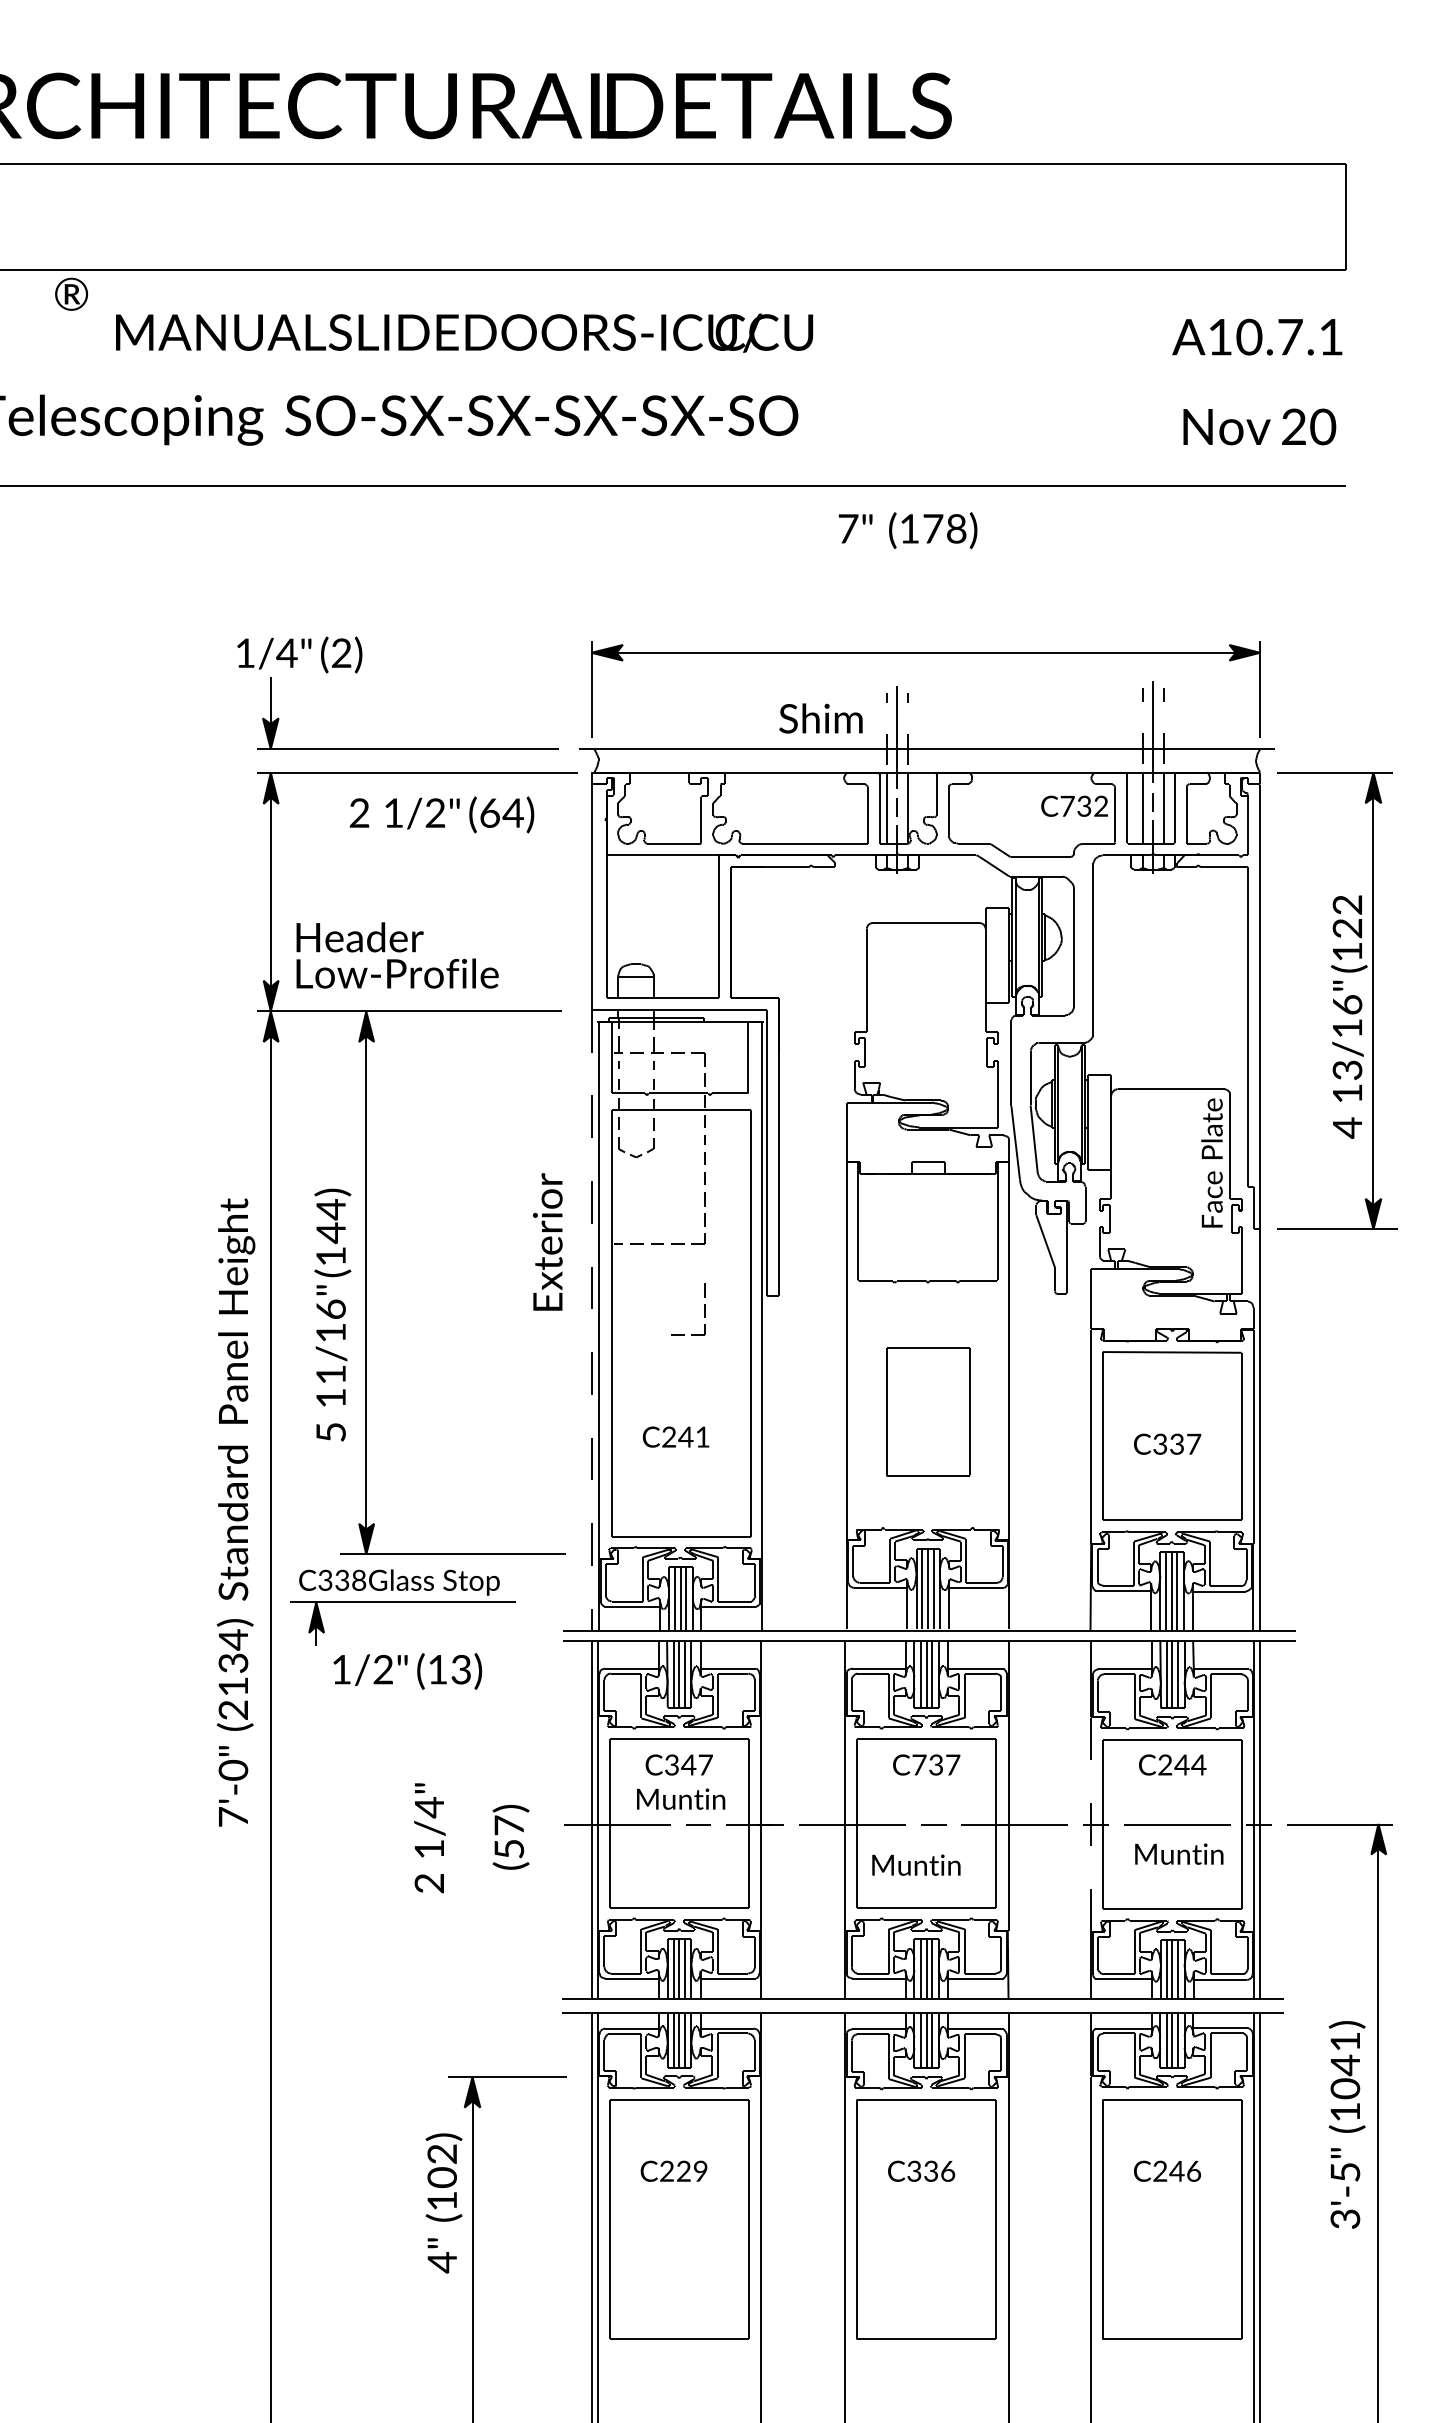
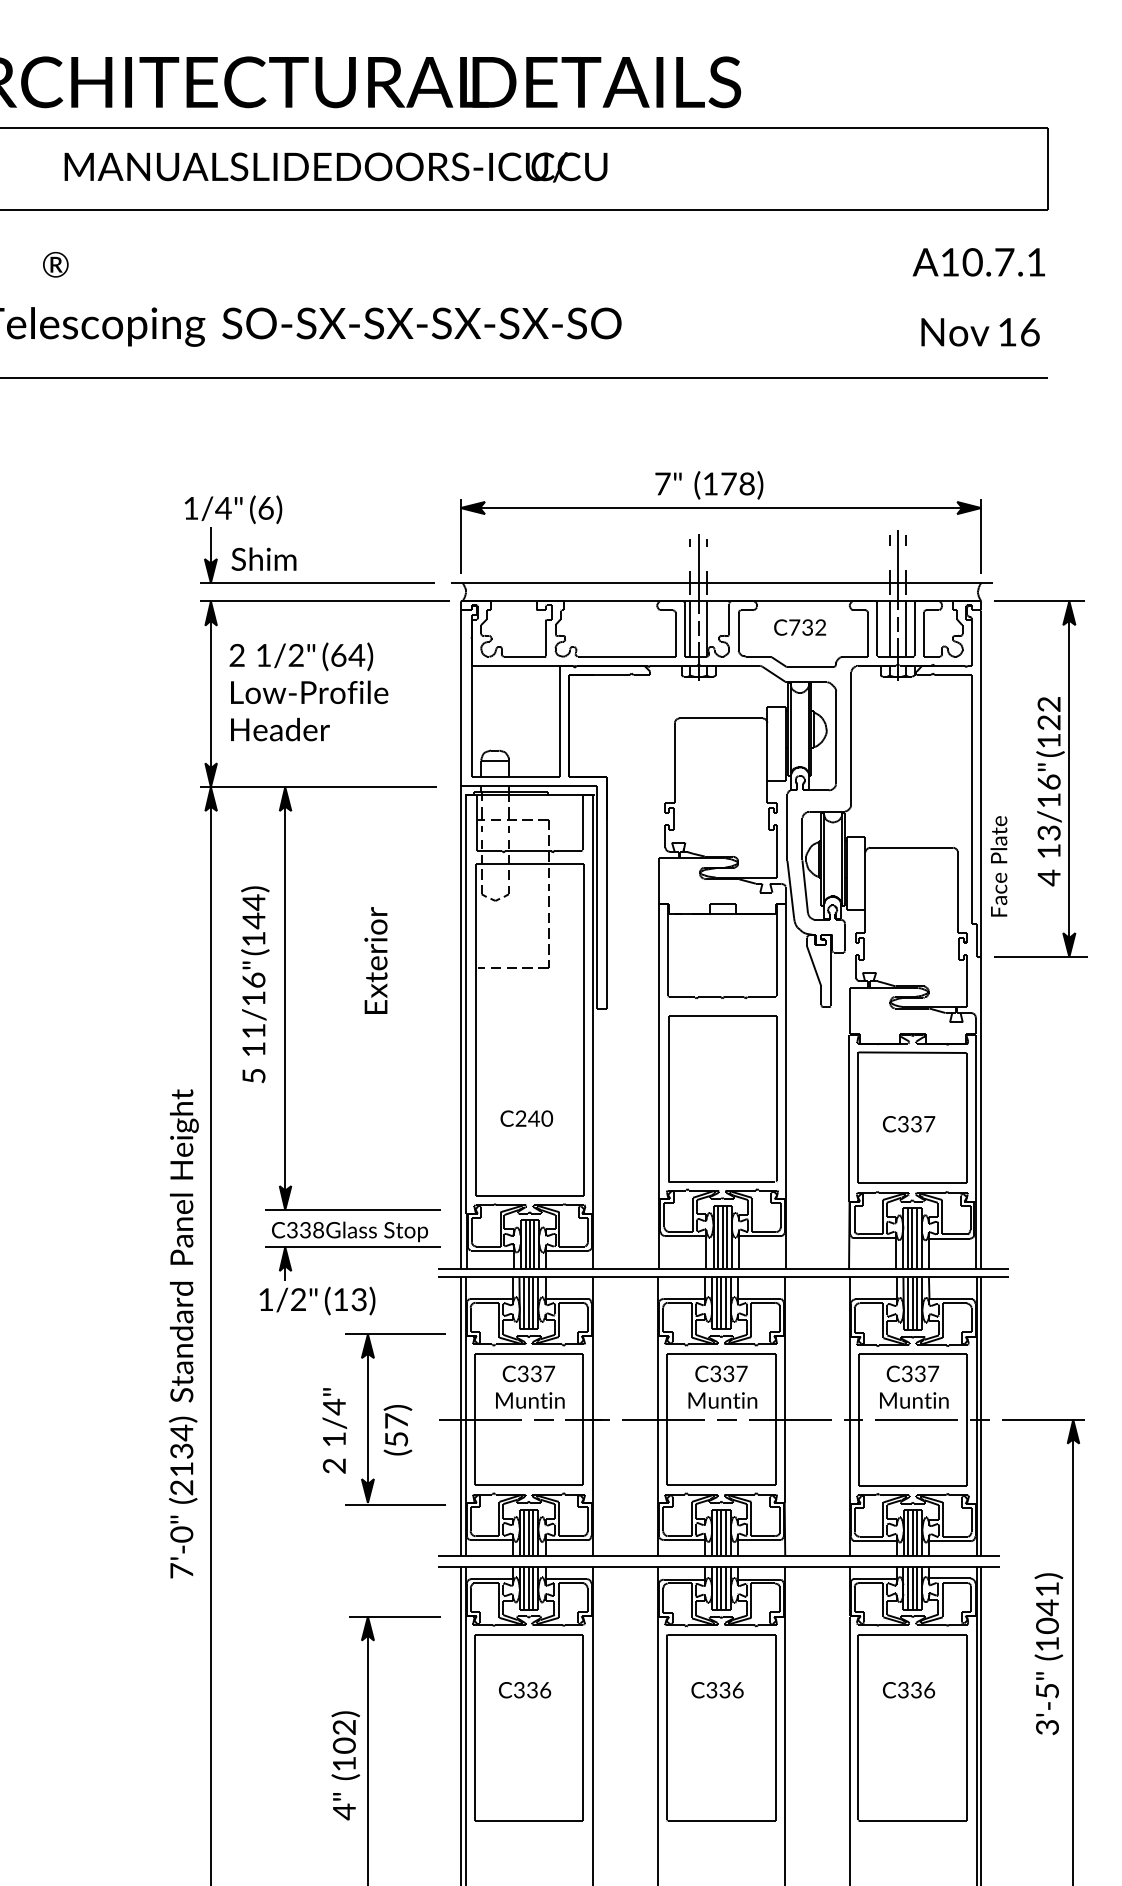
text: (71, 293) -> (55, 264), moved
text: (464, 332) -> (336, 166), moved
text: (1309, 426) -> (1019, 331), 20 -> 16
text: (907, 530) -> (708, 485), moved
text: (341, 652) -> (265, 507), (2) -> (6)
text: (820, 718) -> (263, 559), moved
text: (1074, 805) -> (799, 626), moved
text: (441, 814) -> (300, 656), moved
text: (397, 973) -> (309, 692), moved
text: (1211, 1162) -> (998, 865), moved
text: (547, 1241) -> (375, 960), moved
part: (704, 1309) -> (548, 1019), removed
text: (332, 1314) -> (255, 984), moved
line: (591, 1320) -> (460, 1027), dashed -> solid
part: (928, 1411) -> (722, 1098), size x1.67
text: (702, 1436) -> (546, 1118), C241 -> C240
text: (235, 1512) -> (183, 1333), moved
part: (402, 1607) -> (352, 1251), moved
text: (688, 1764) -> (536, 1373), C347 -> C337
text: (919, 1764) -> (715, 1373), C737 -> C337
text: (1182, 1764) -> (920, 1373), C244 -> C337
part: (473, 1823) -> (368, 1419), added
line: (1091, 1823) -> (849, 1419), dashed -> solid
text: (1179, 1853) -> (914, 1399), moved
text: (916, 1864) -> (722, 1399), moved
text: (683, 2170) -> (532, 1689), C229 -> C336
text: (1168, 2170) -> (909, 1689), C246 -> C336
text: (443, 2203) -> (345, 1765), moved

